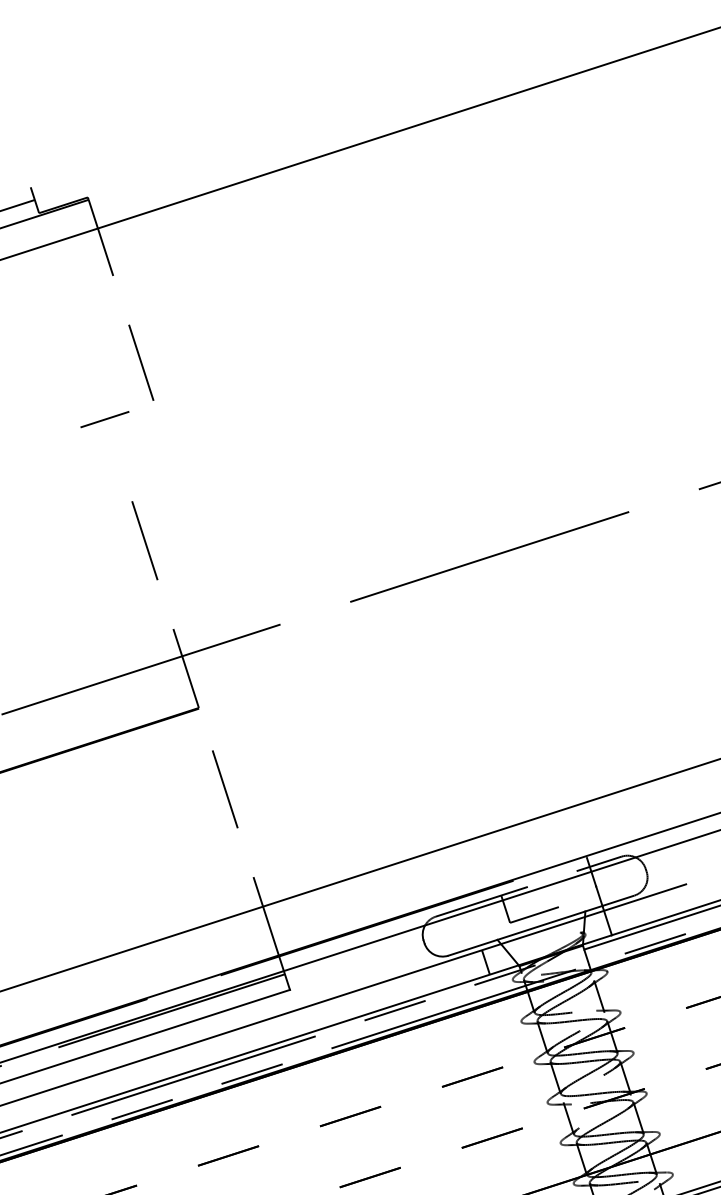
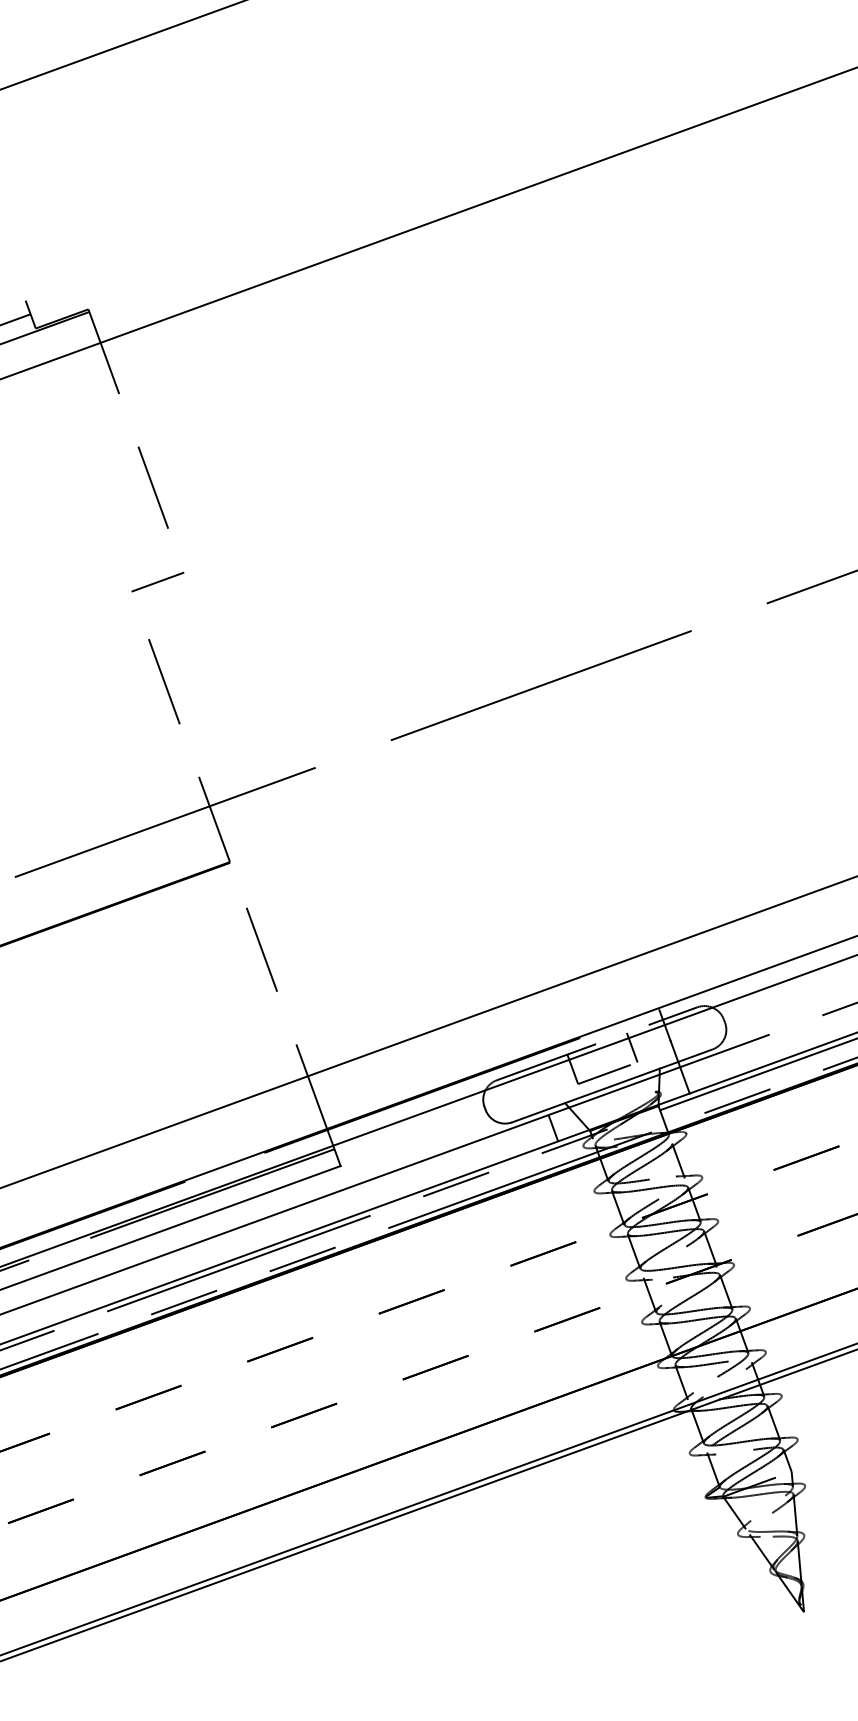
line: (104, 419) -> (157, 581), moved
line: (560, 891) -> (631, 1047), added

